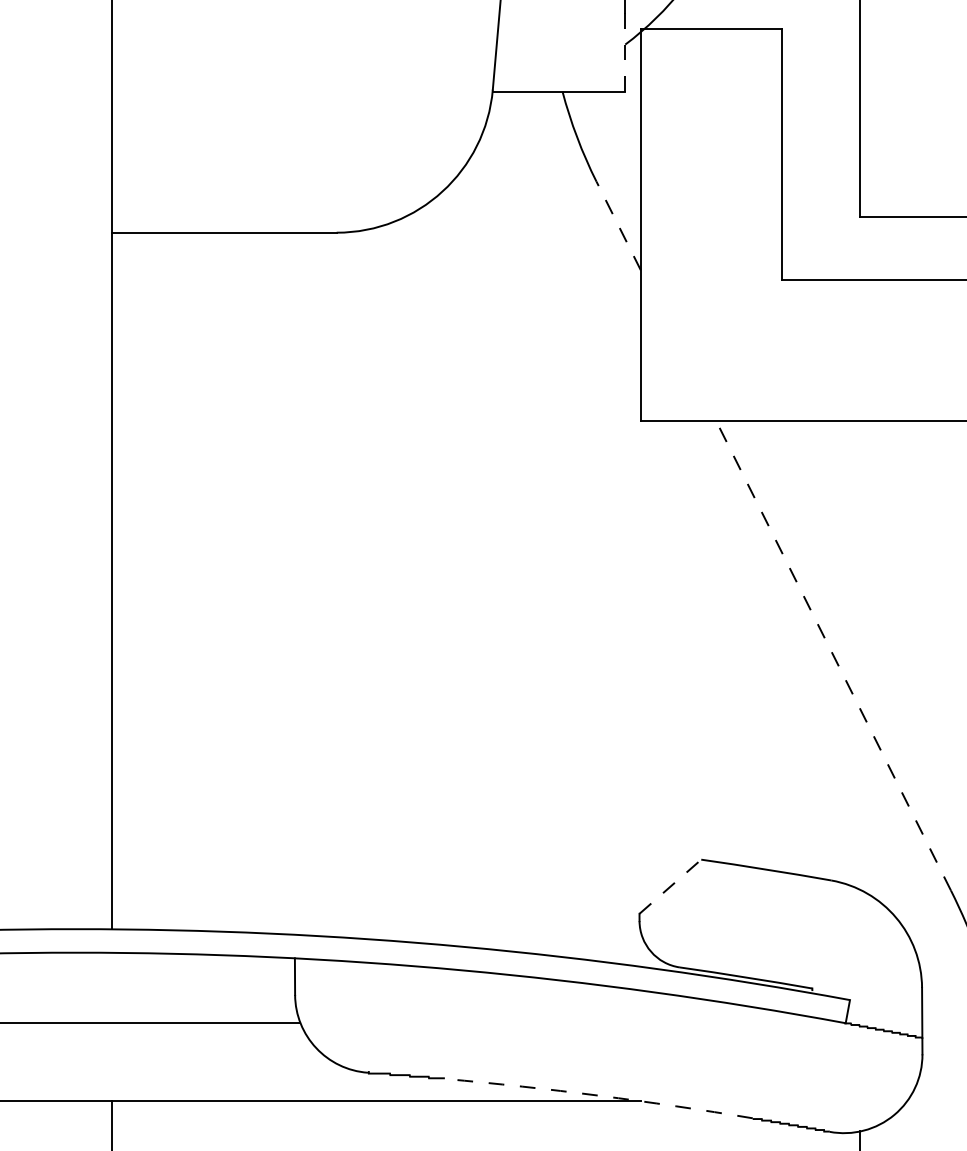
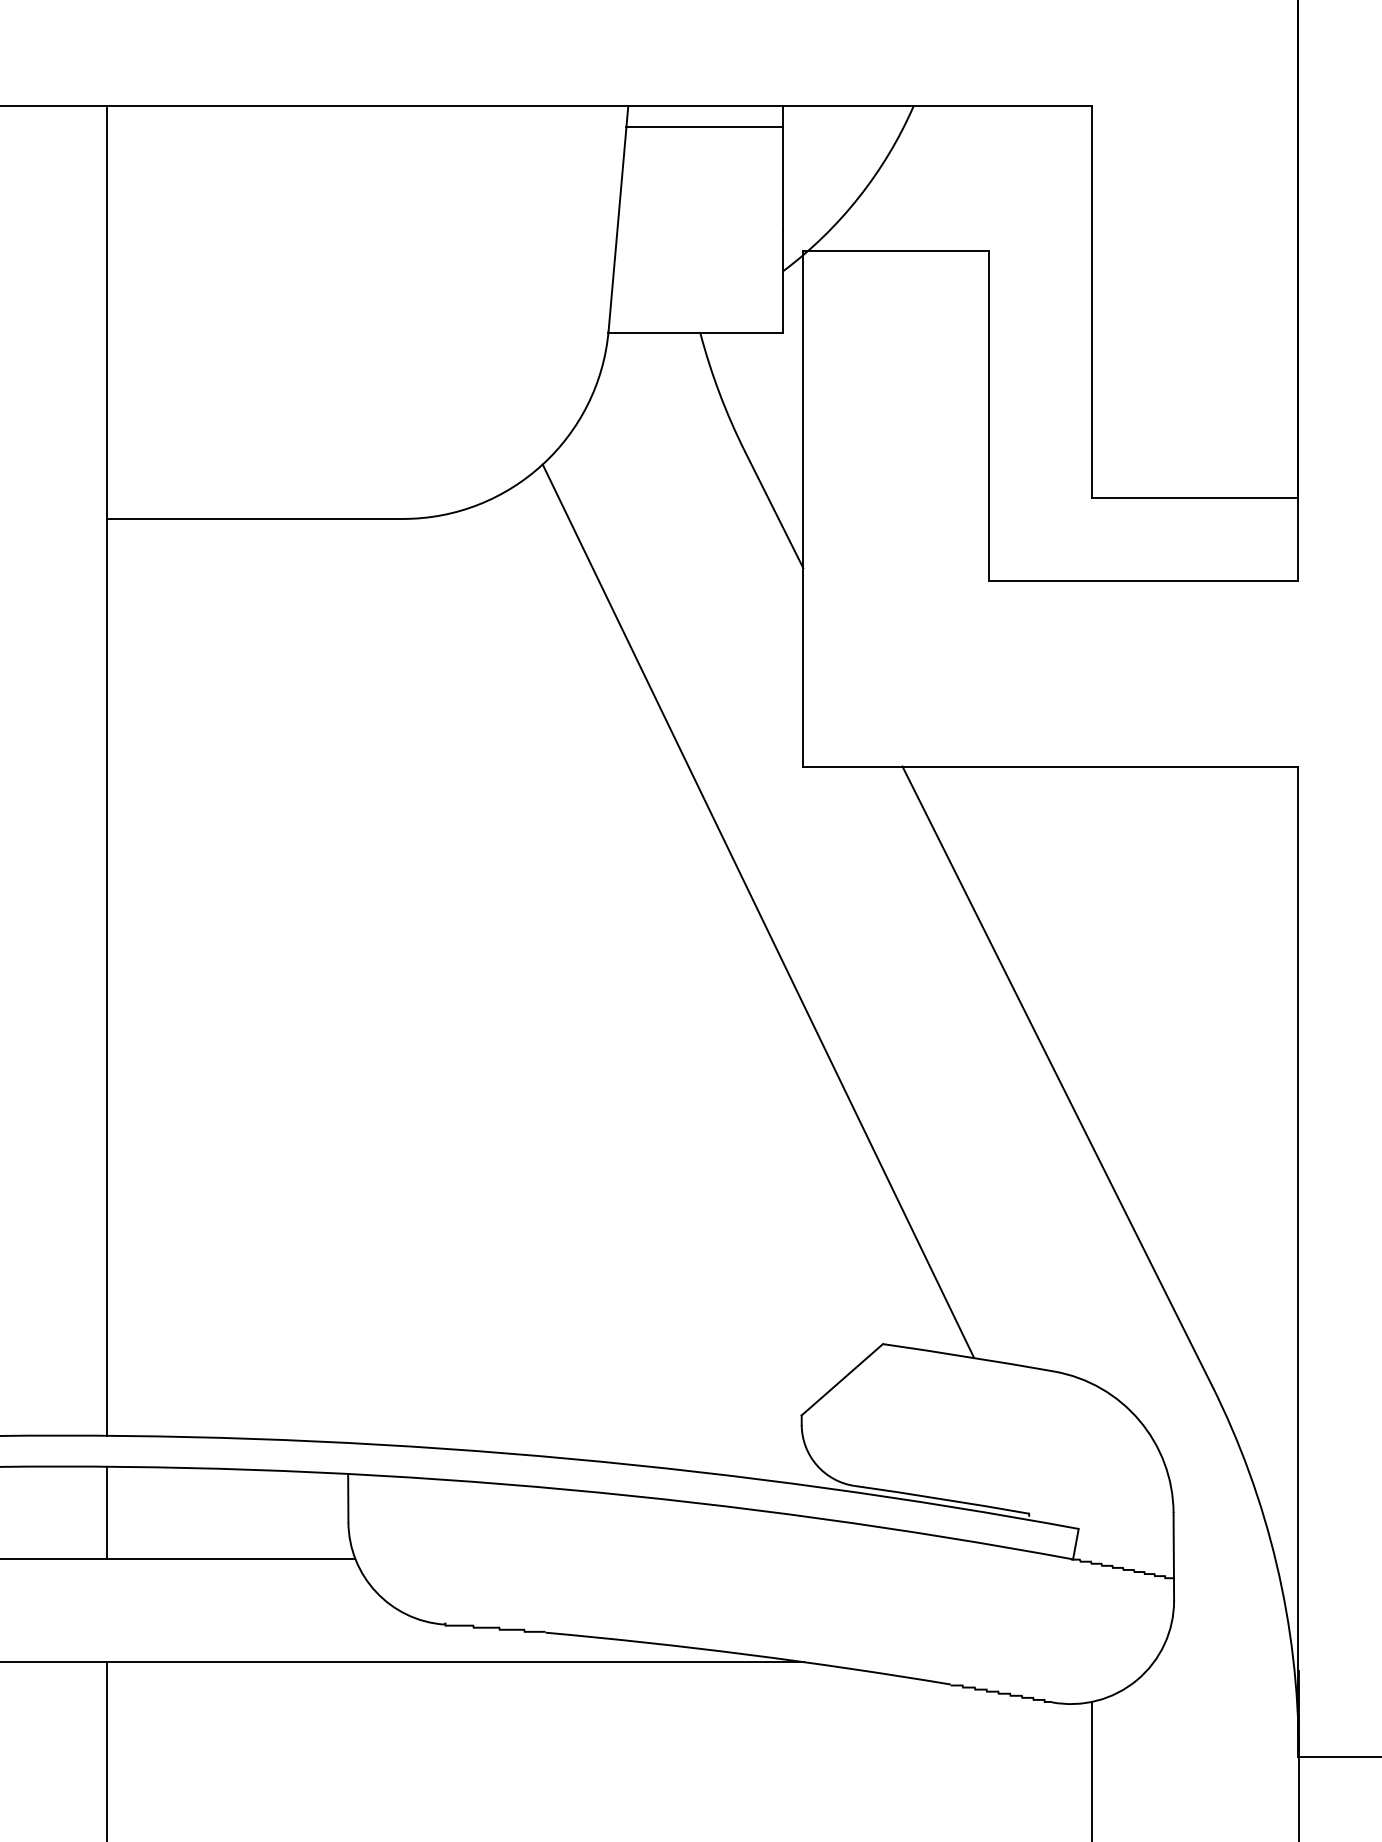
line: (624, 52) -> (782, 281), dashed -> solid
line: (618, 225) -> (774, 509), dashed -> solid
line: (606, 530) -> (758, 911), added
line: (833, 655) -> (1057, 1075), dashed -> solid
line: (670, 886) -> (842, 1379), dashed -> solid
line: (112, 987) -> (107, 1512), added
arc: (599, 1095) -> (748, 1654), dashed -> solid

